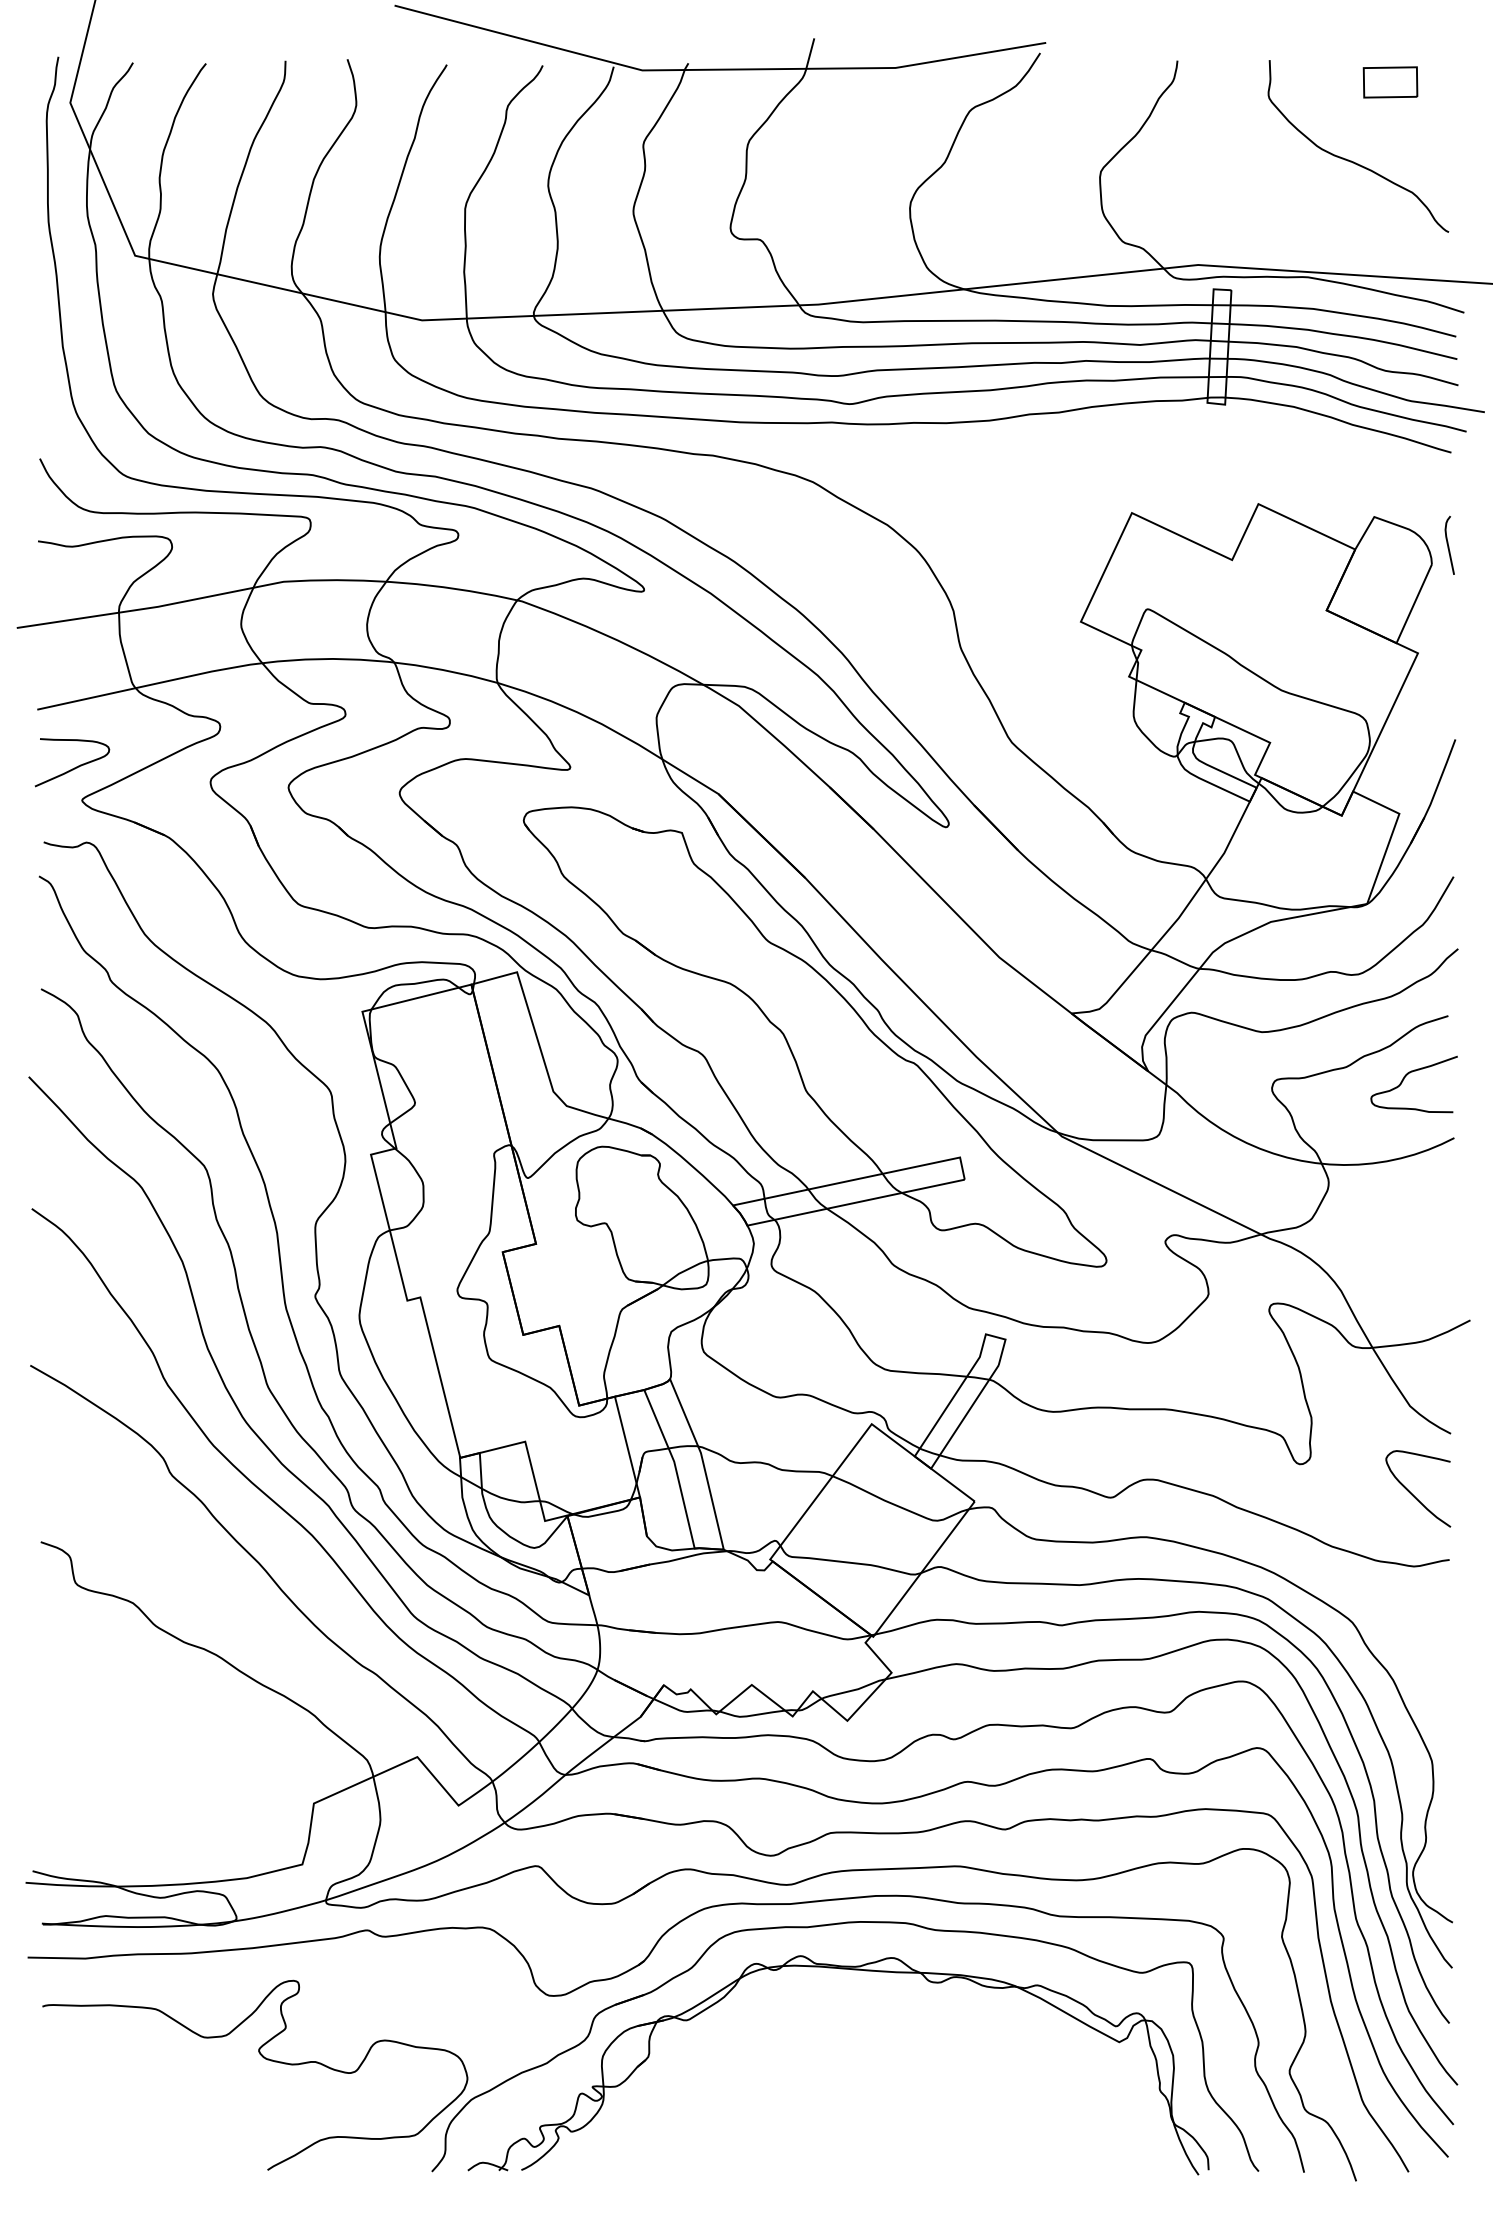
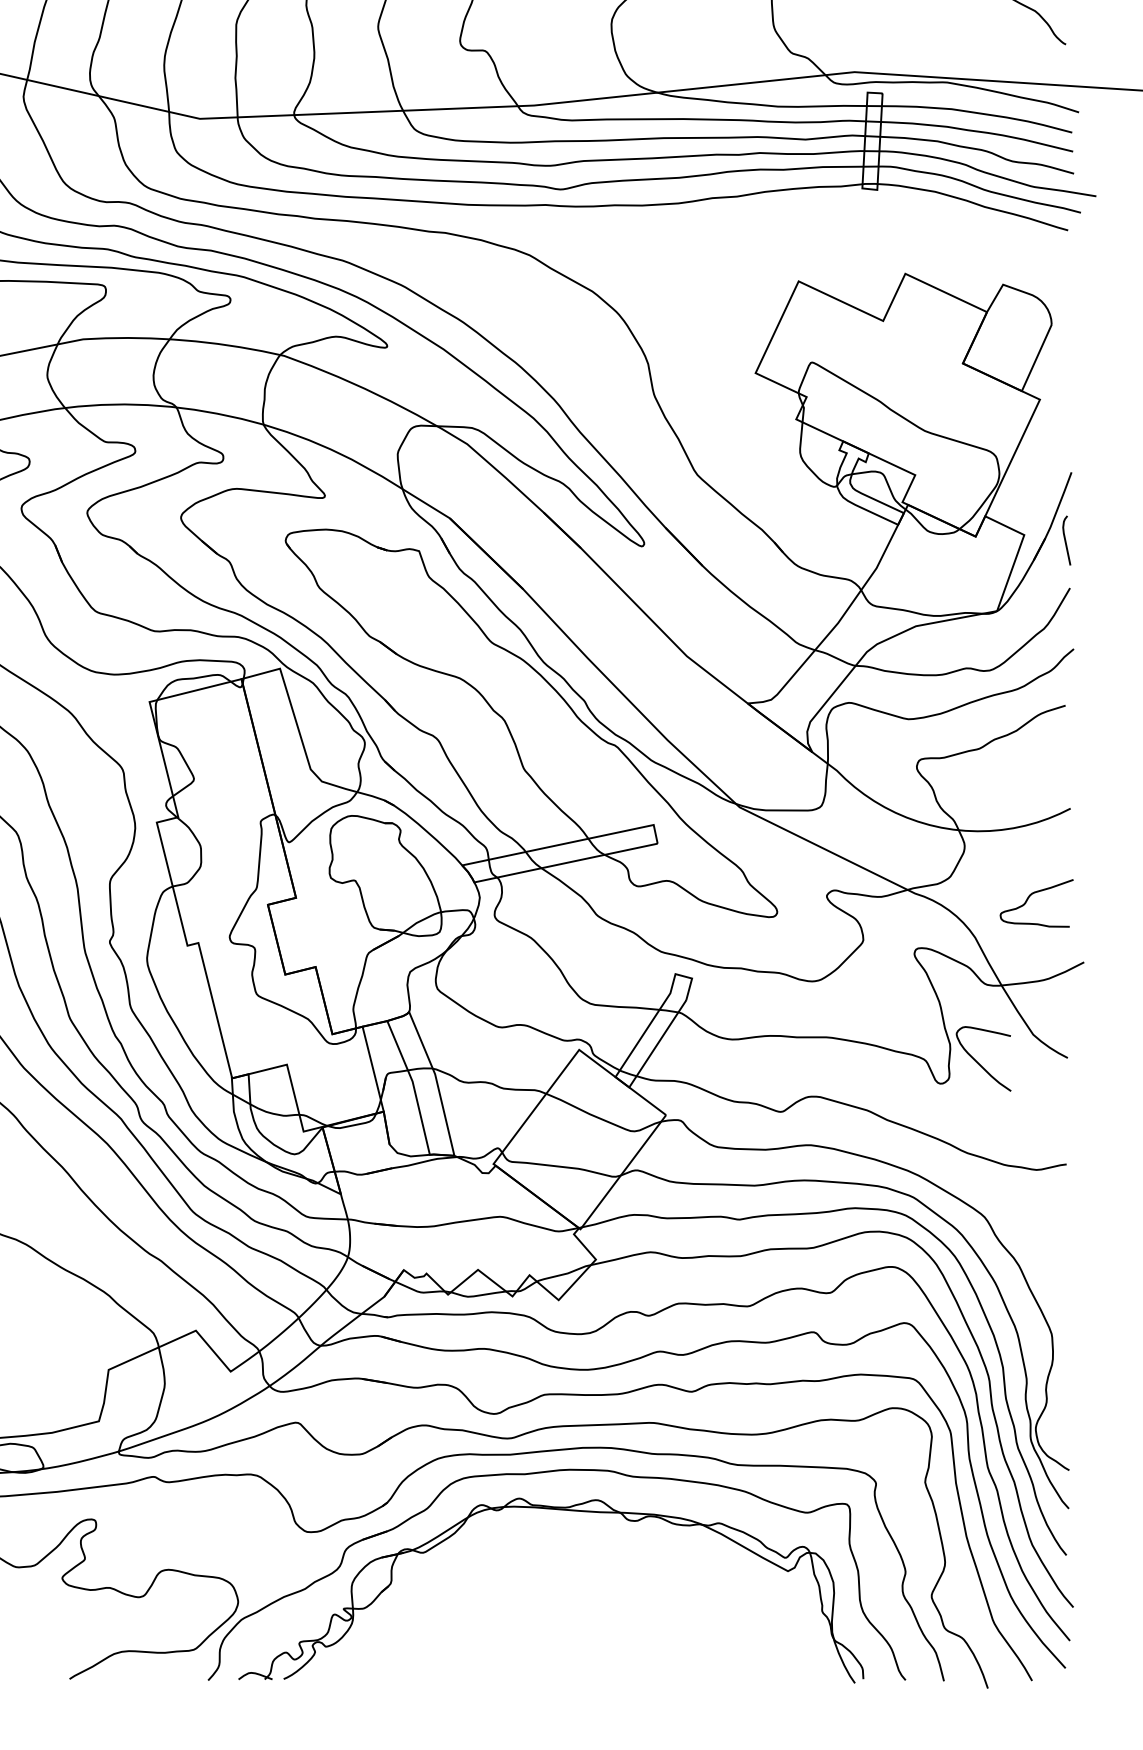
curve: (1448, 544) -> (1065, 539), moved
curve: (1404, 1079) -> (1028, 899), moved
curve: (1412, 1493) -> (978, 1062), moved

